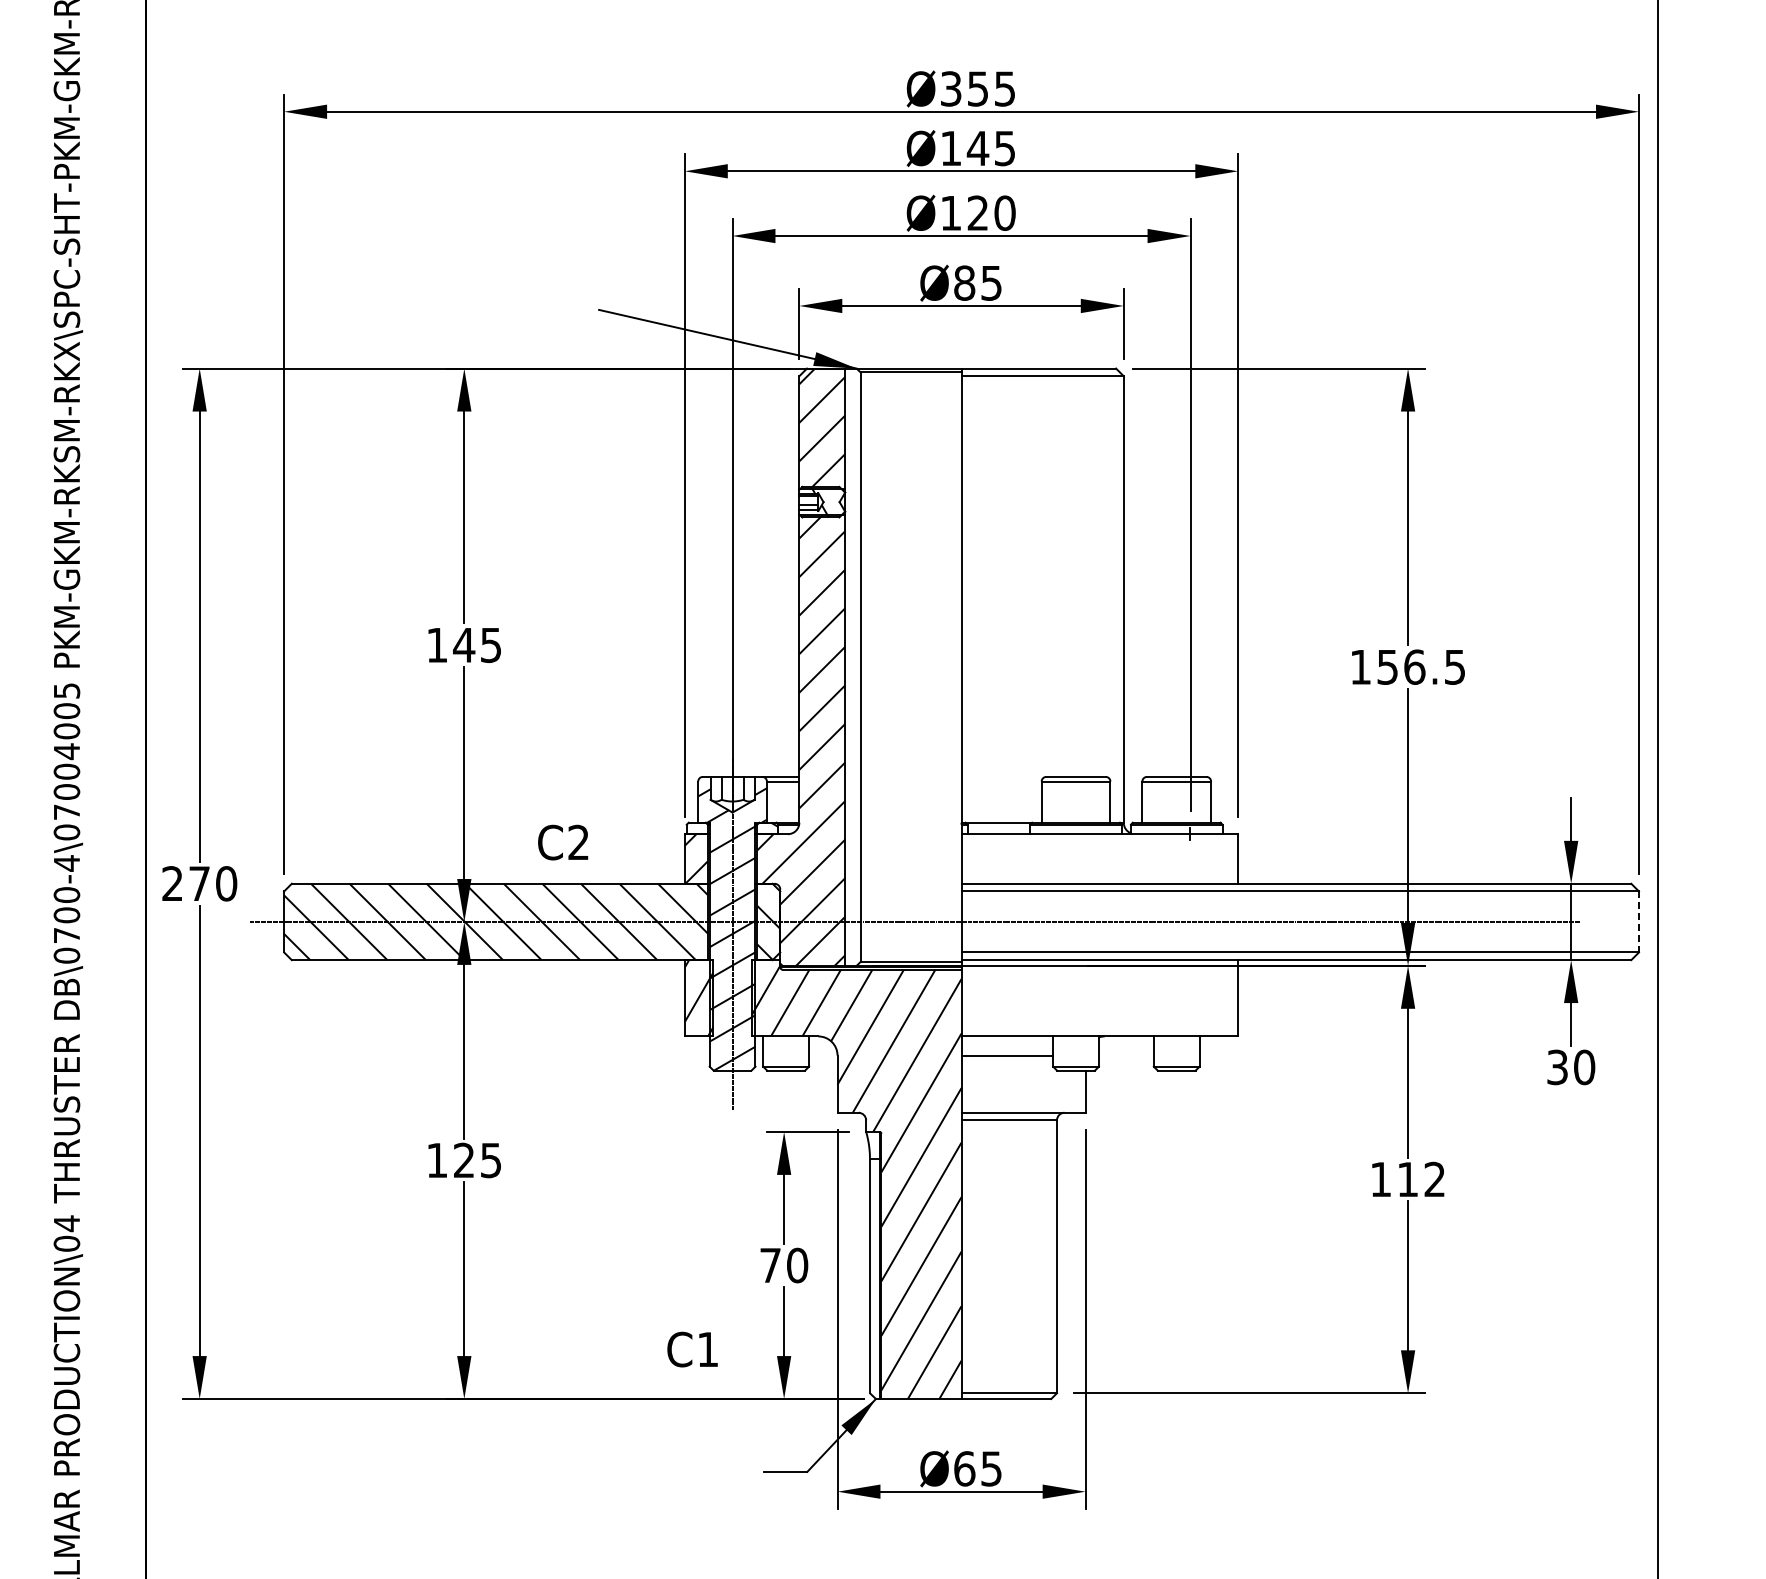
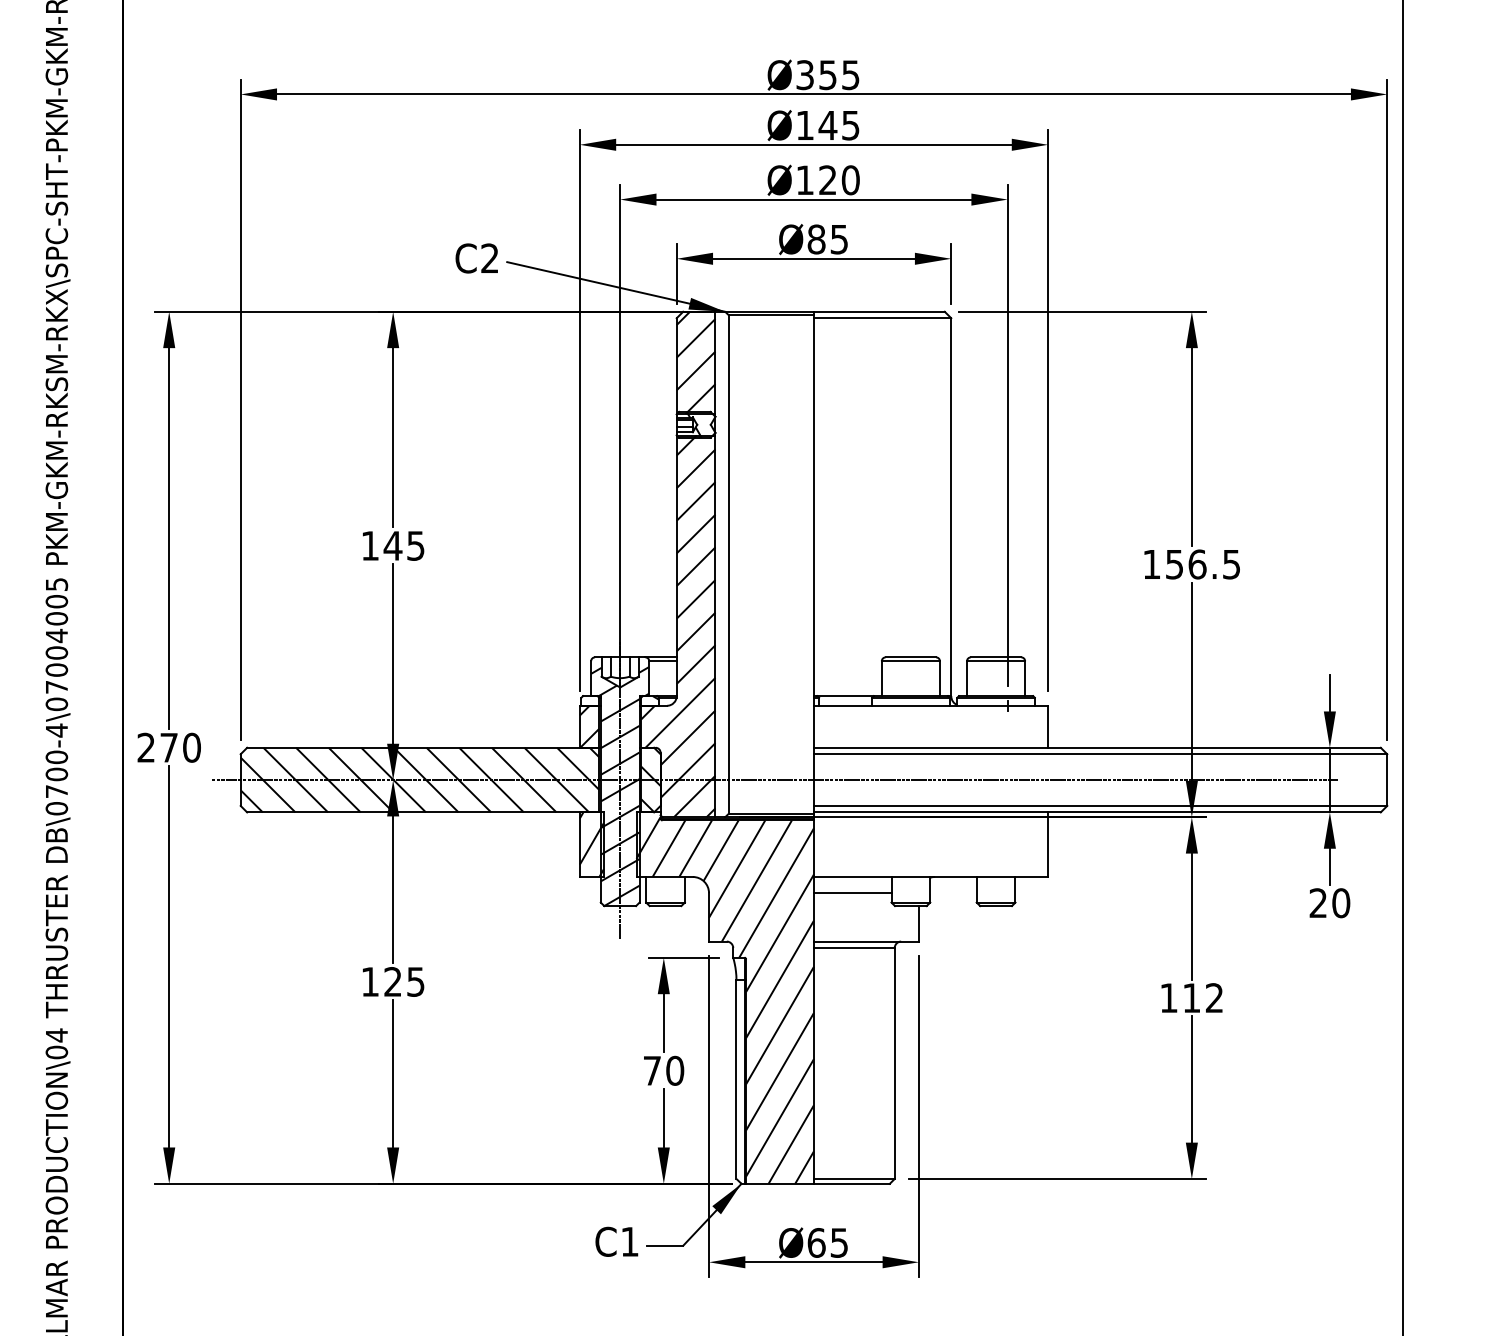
text: (563, 842) -> (477, 258), moved
line: (1638, 921) -> (1386, 779), dashed -> solid
text: (1557, 1067) -> (1318, 903), 30 -> 20
text: (692, 1349) -> (616, 1241), moved

